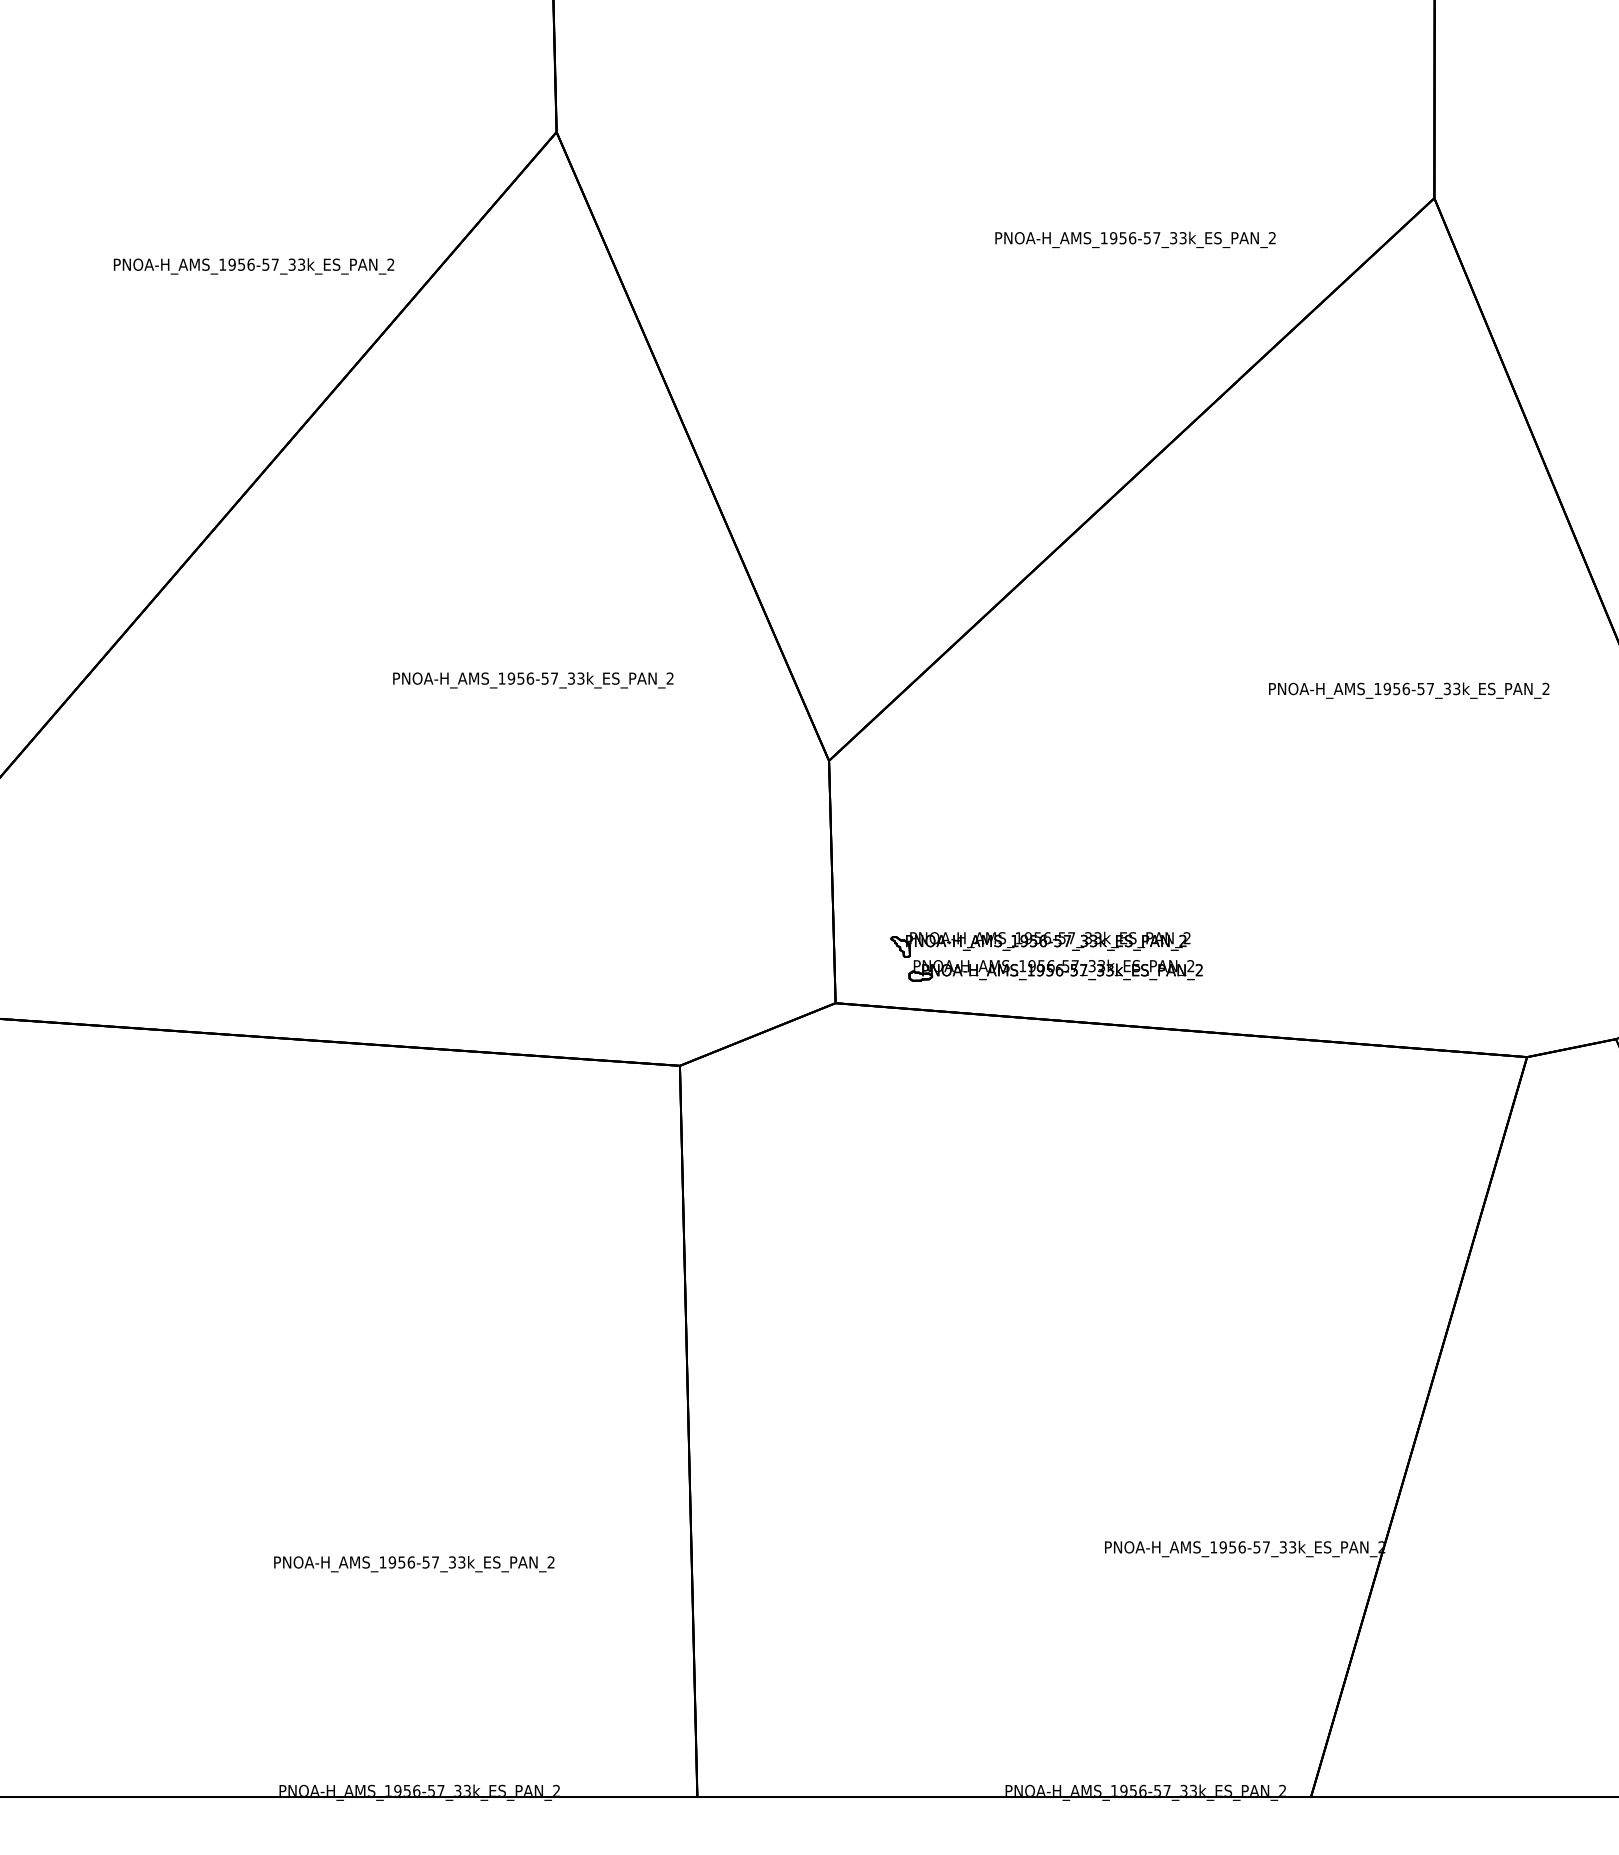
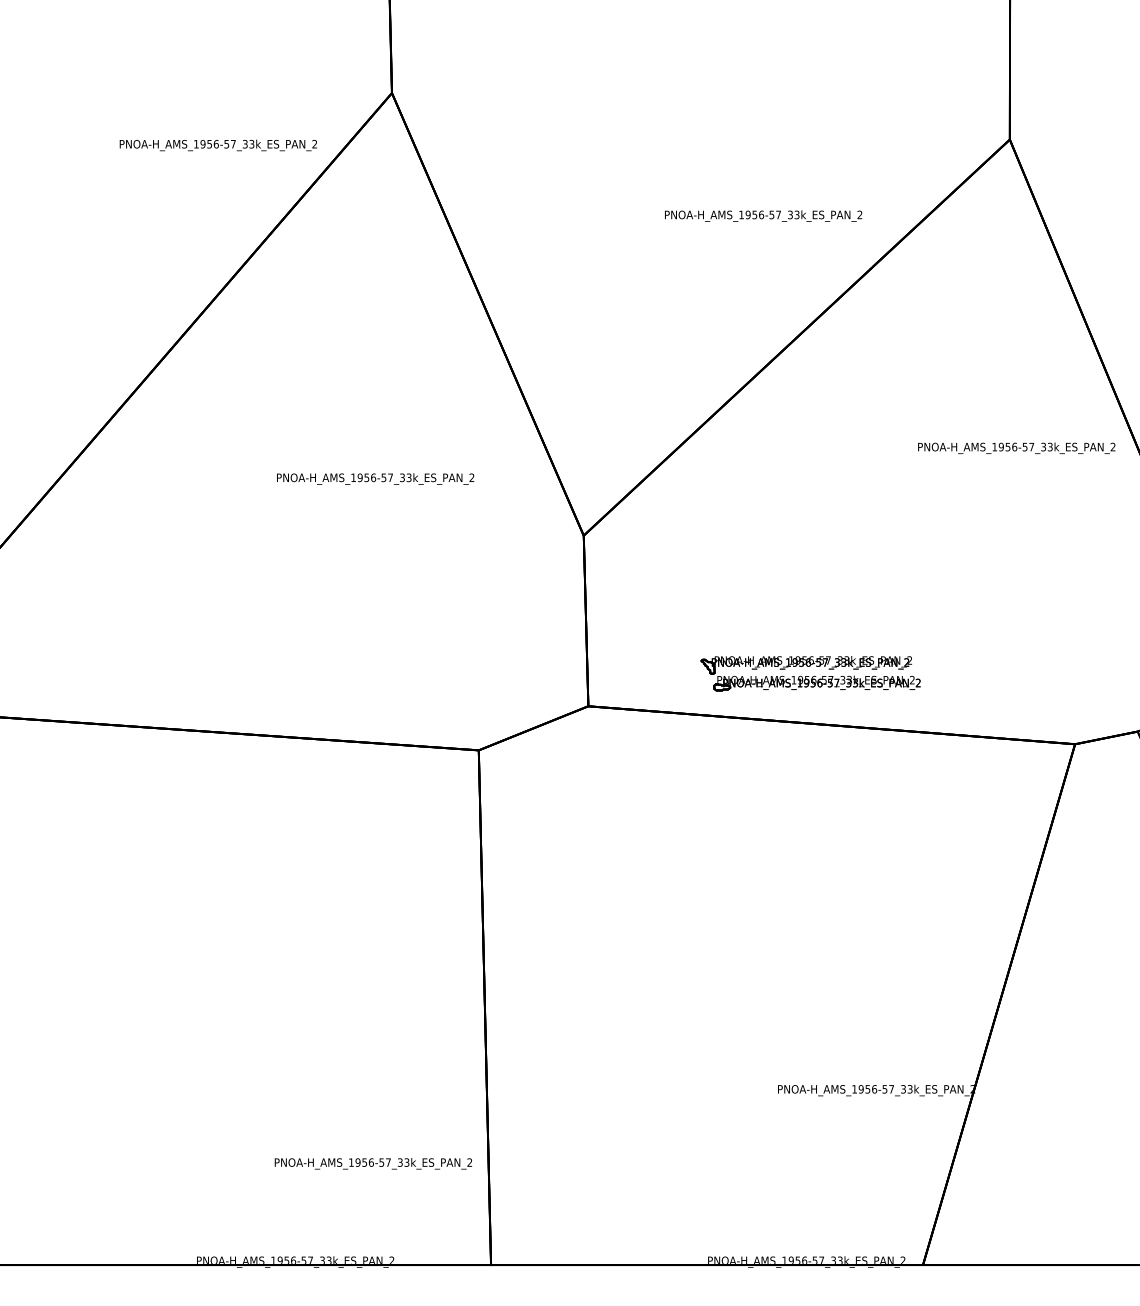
text: (1135, 239) -> (763, 215), moved
text: (254, 266) -> (218, 145), moved
text: (1409, 690) -> (1016, 448), moved
part: (1046, 956) -> (810, 673), moved
text: (414, 1564) -> (373, 1164), moved

